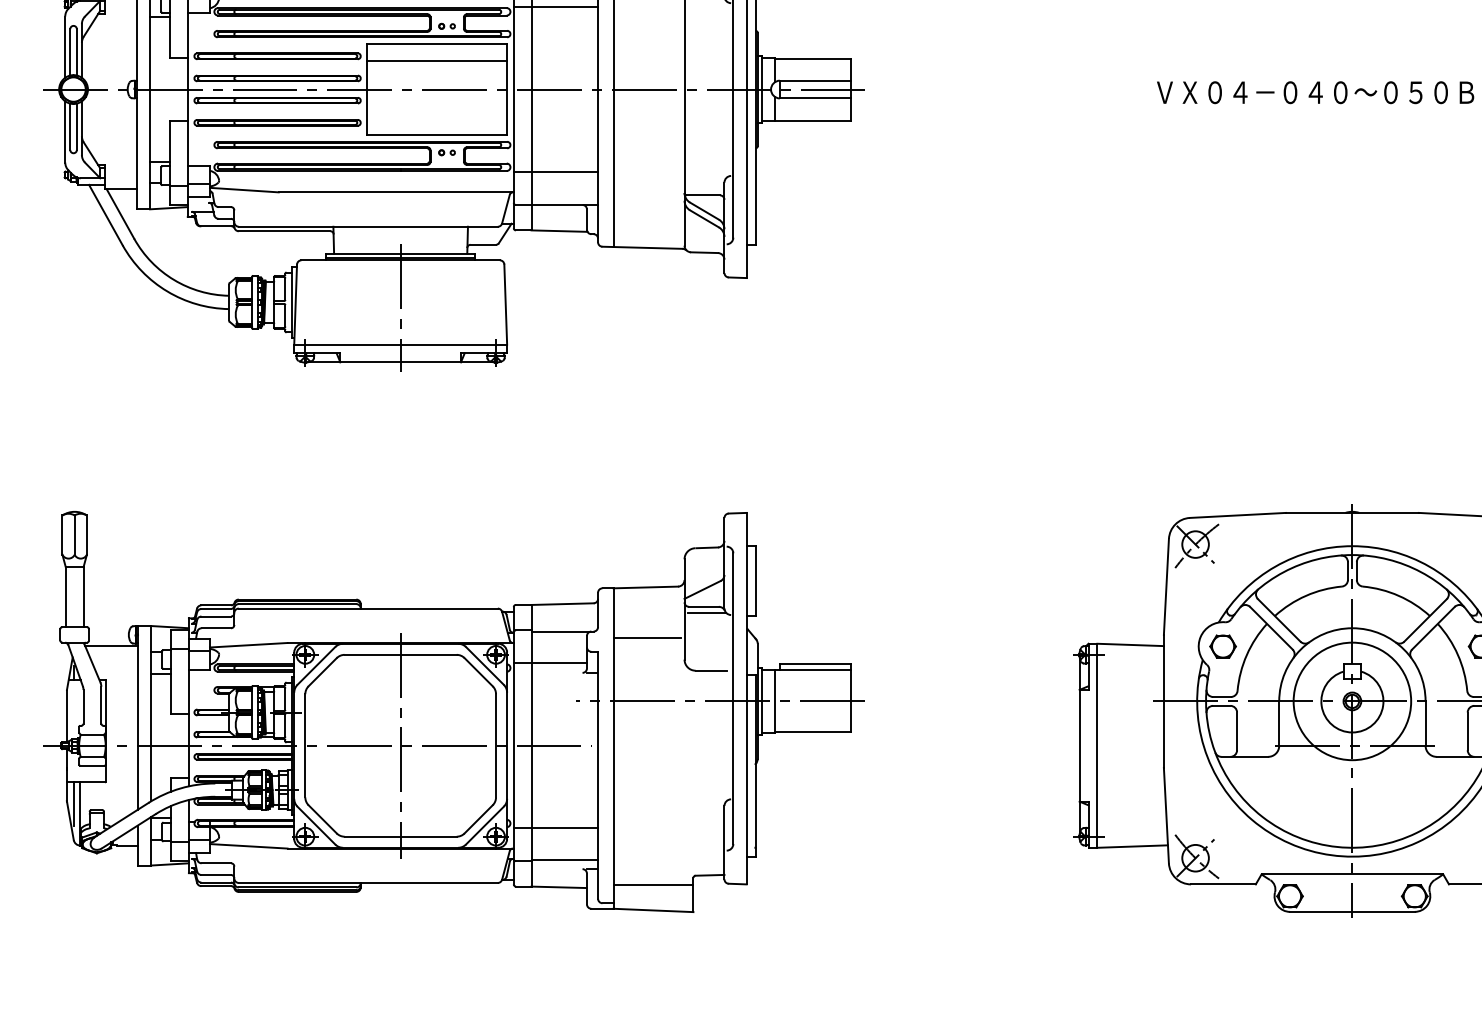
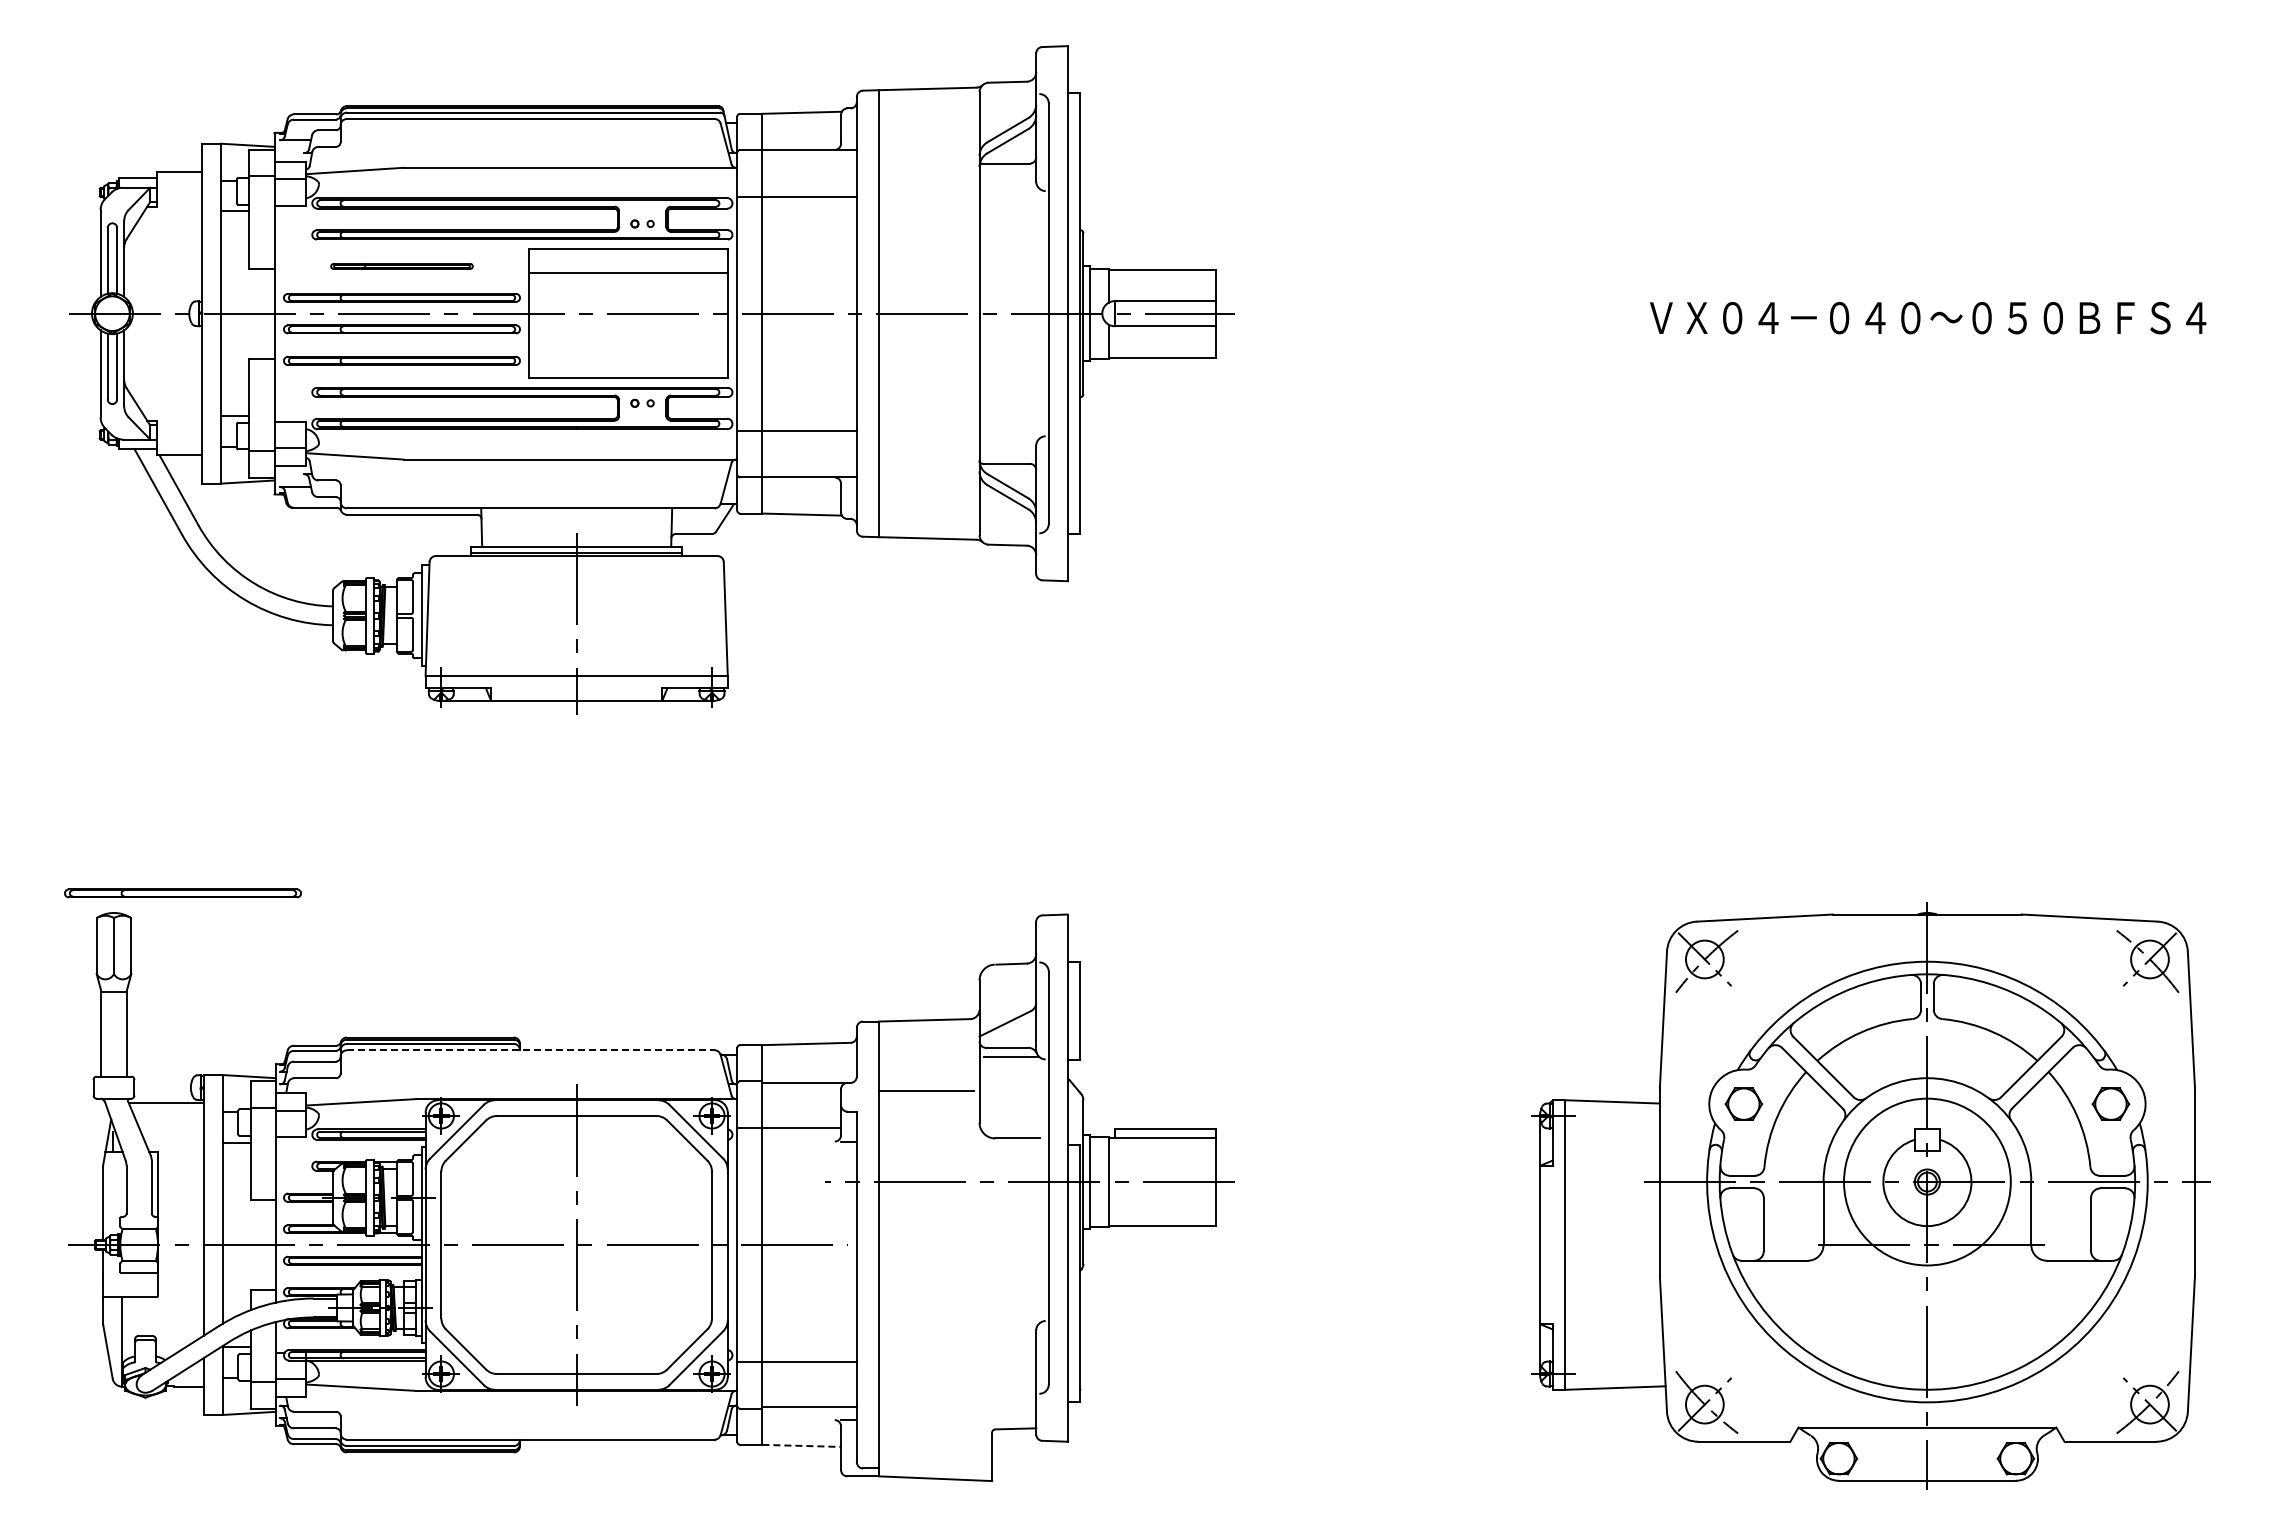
part: (277, 56) -> (401, 266), size x0.6
part: (122, 498) -> (182, 893), added
line: (368, 608) -> (530, 1050), solid -> dashed
line: (73, 803) -> (112, 1327), removed
line: (653, 884) -> (935, 1442), removed
line: (559, 887) -> (802, 1445), solid -> dashed

